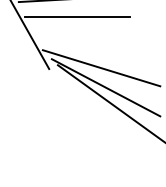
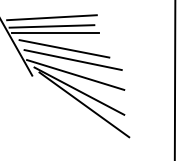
line: (72, 9) -> (51, 26), added
line: (88, 36) -> (64, 48), added
line: (97, 50) -> (72, 60), added

